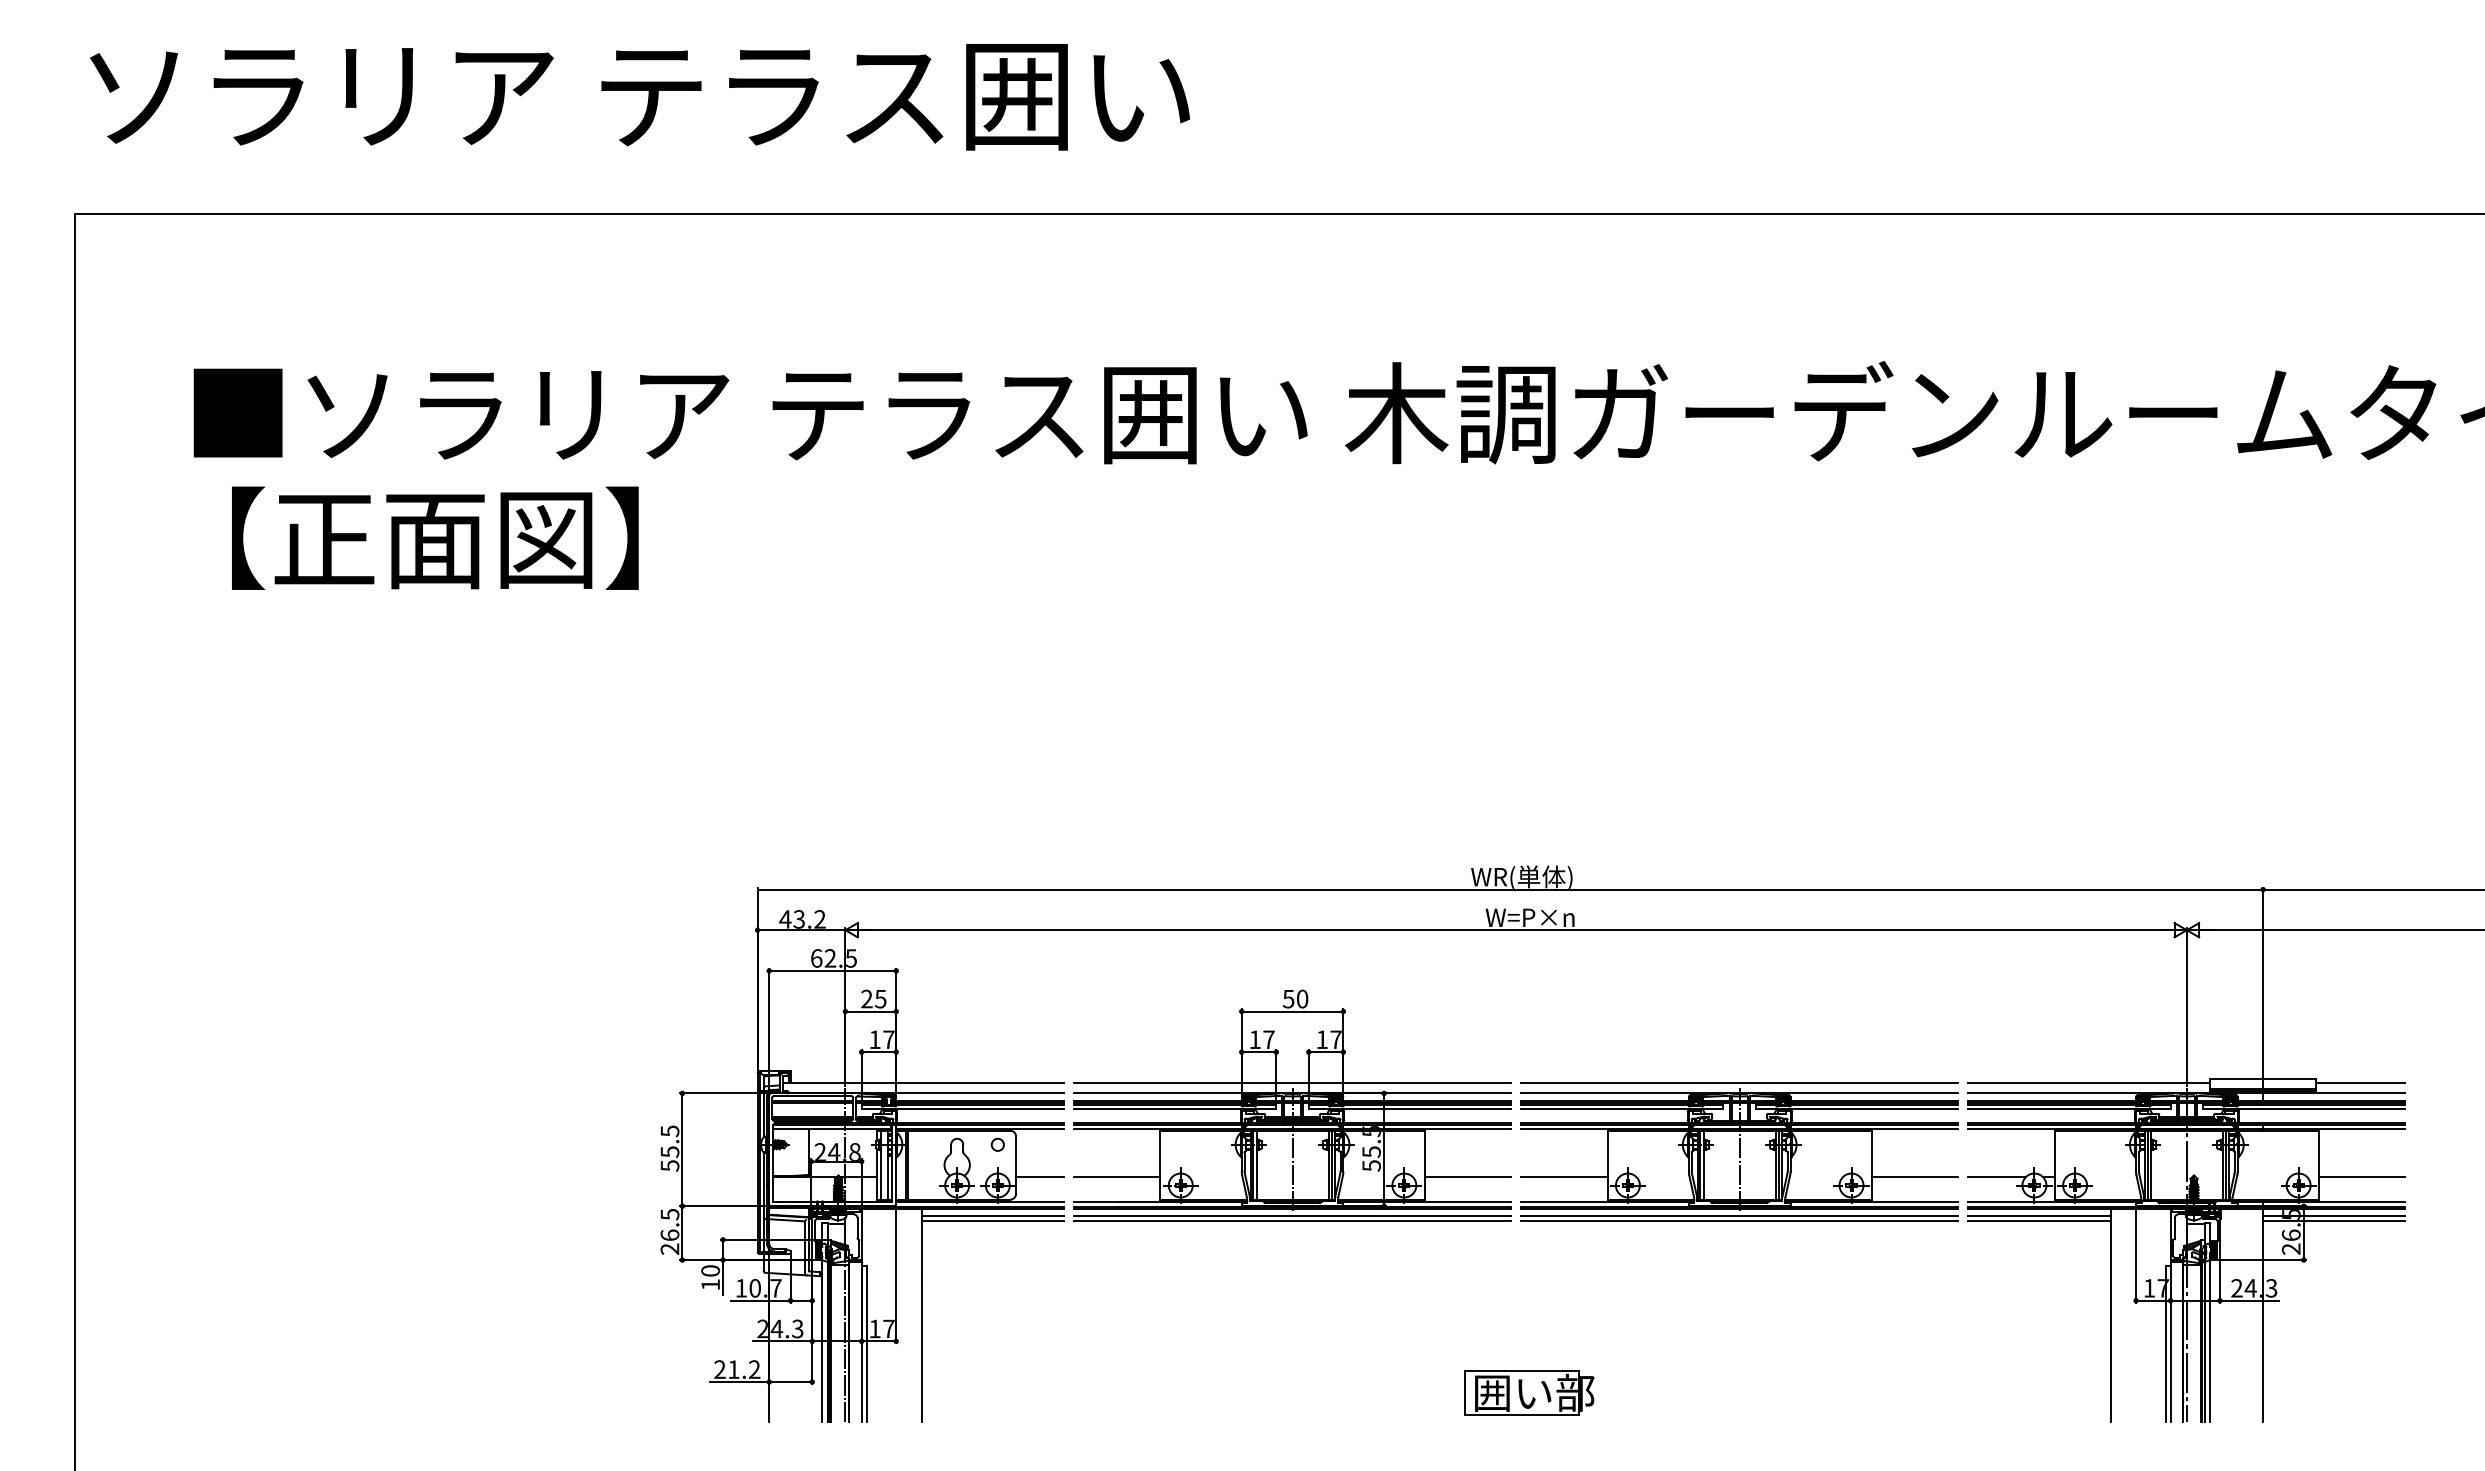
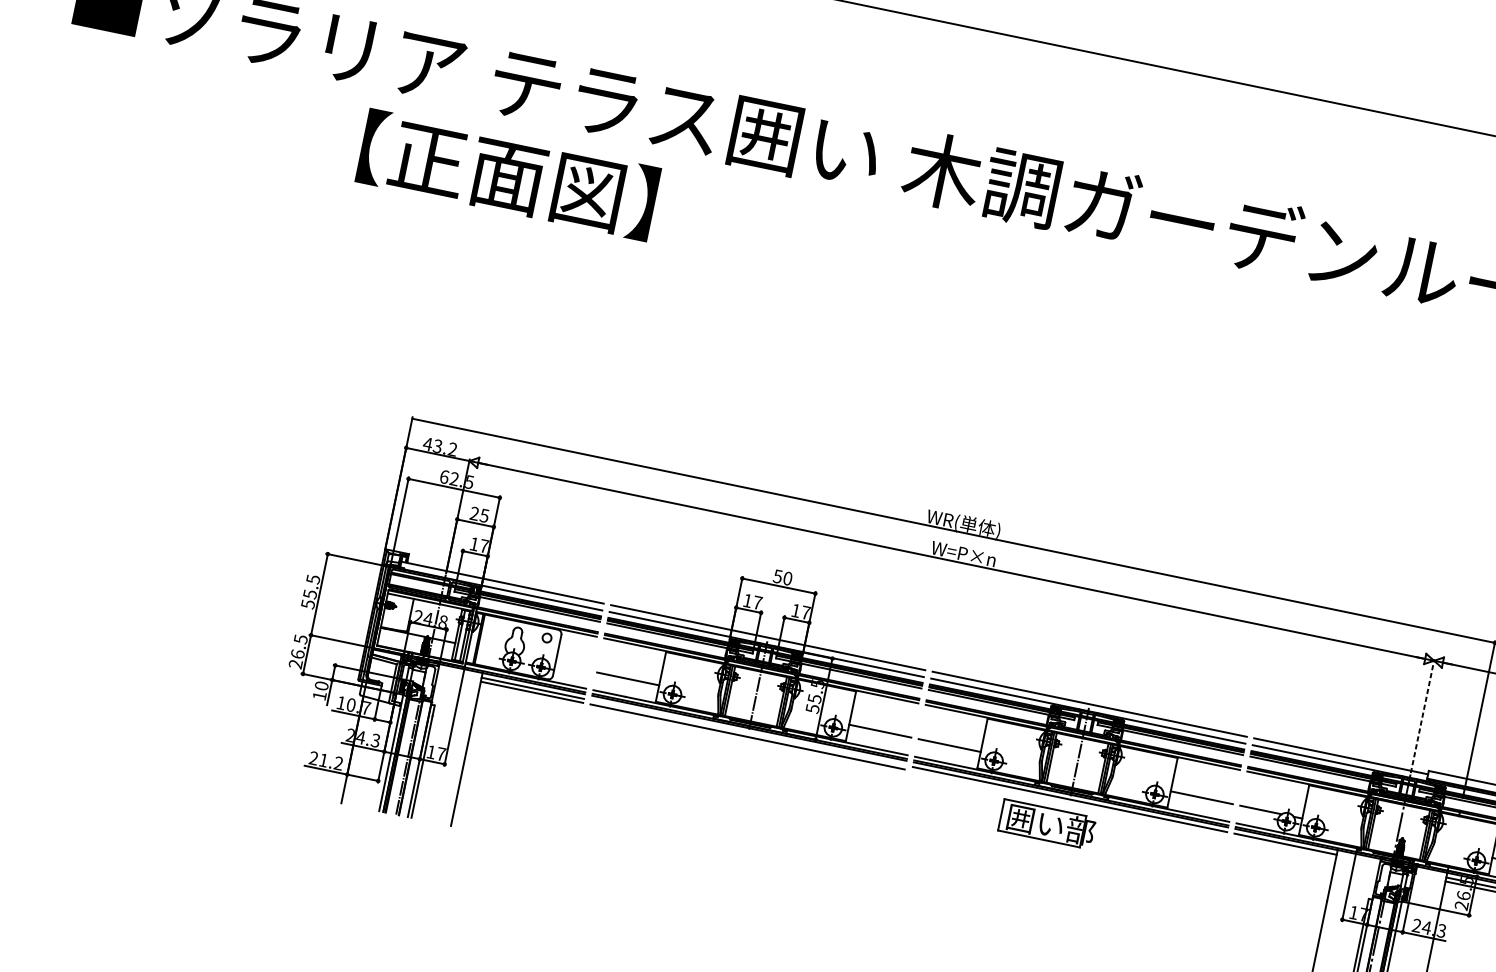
text: (435, 537) -> (508, 174), moved
line: (2186, 1006) -> (1422, 715), solid -> dashed
line: (1039, 1176) -> (572, 667), removed
line: (1292, 1215) -> (748, 732), removed
line: (1739, 1221) -> (1068, 803), removed
line: (2039, 1221) -> (1284, 848), removed
part: (1529, 1392) -> (1047, 823), moved

